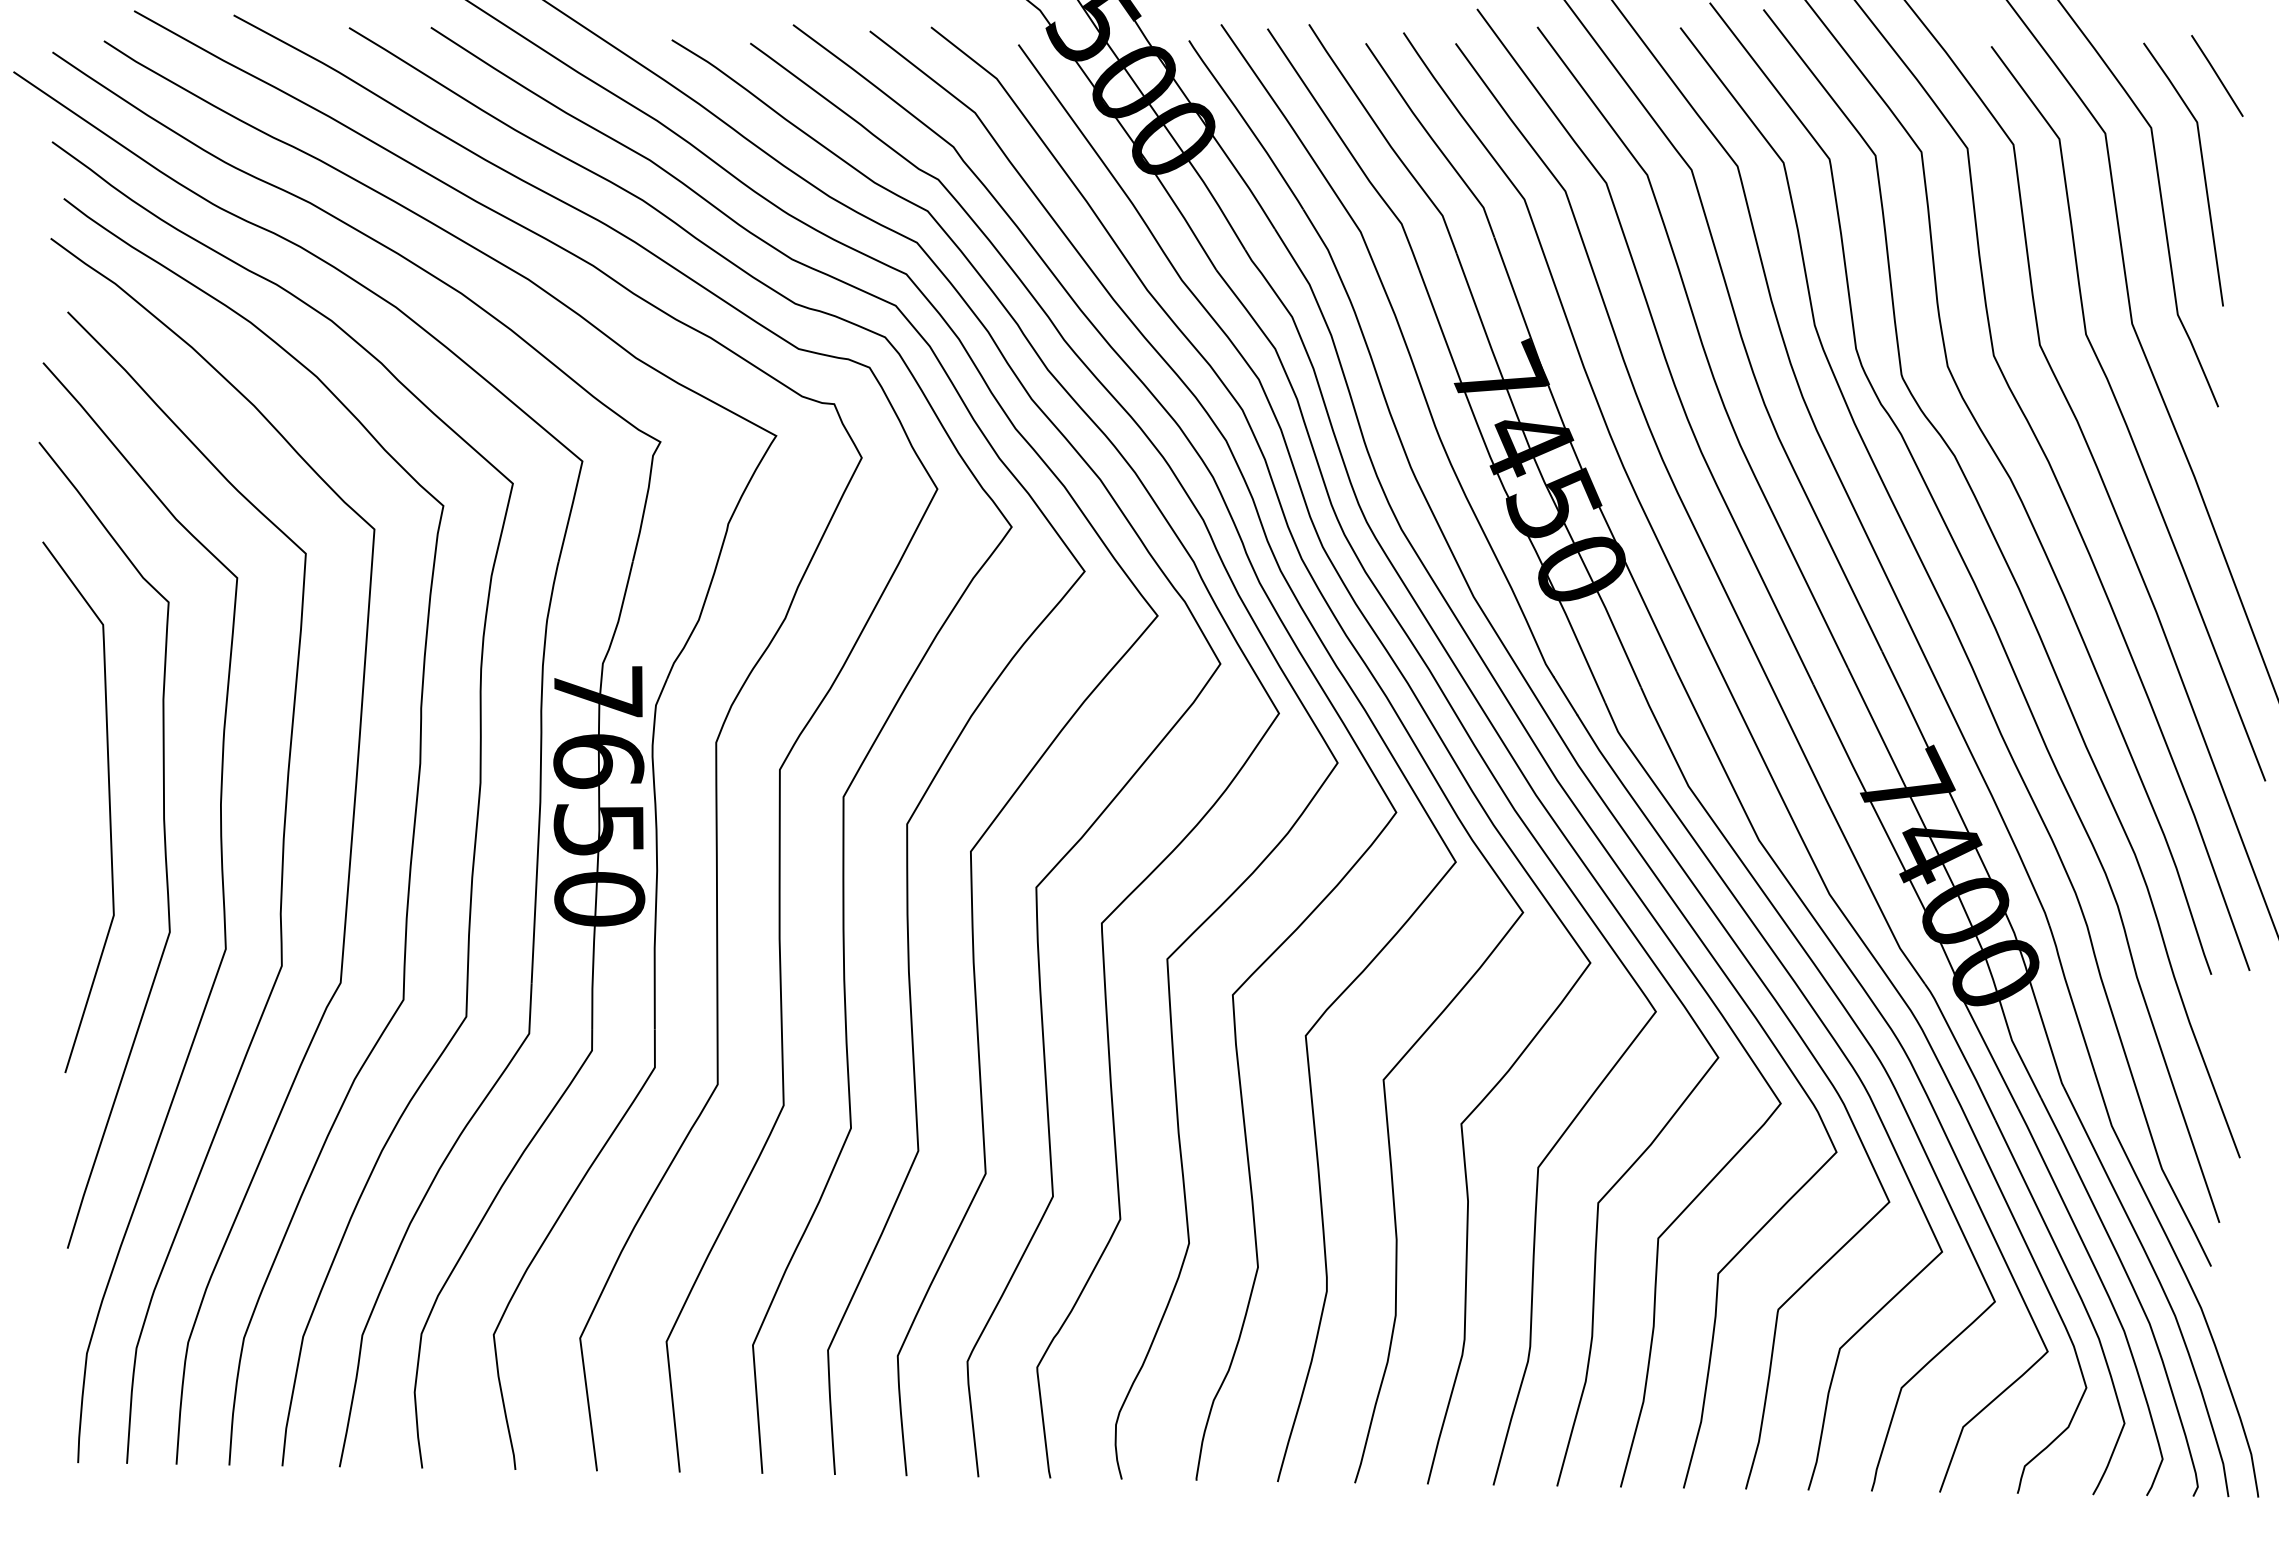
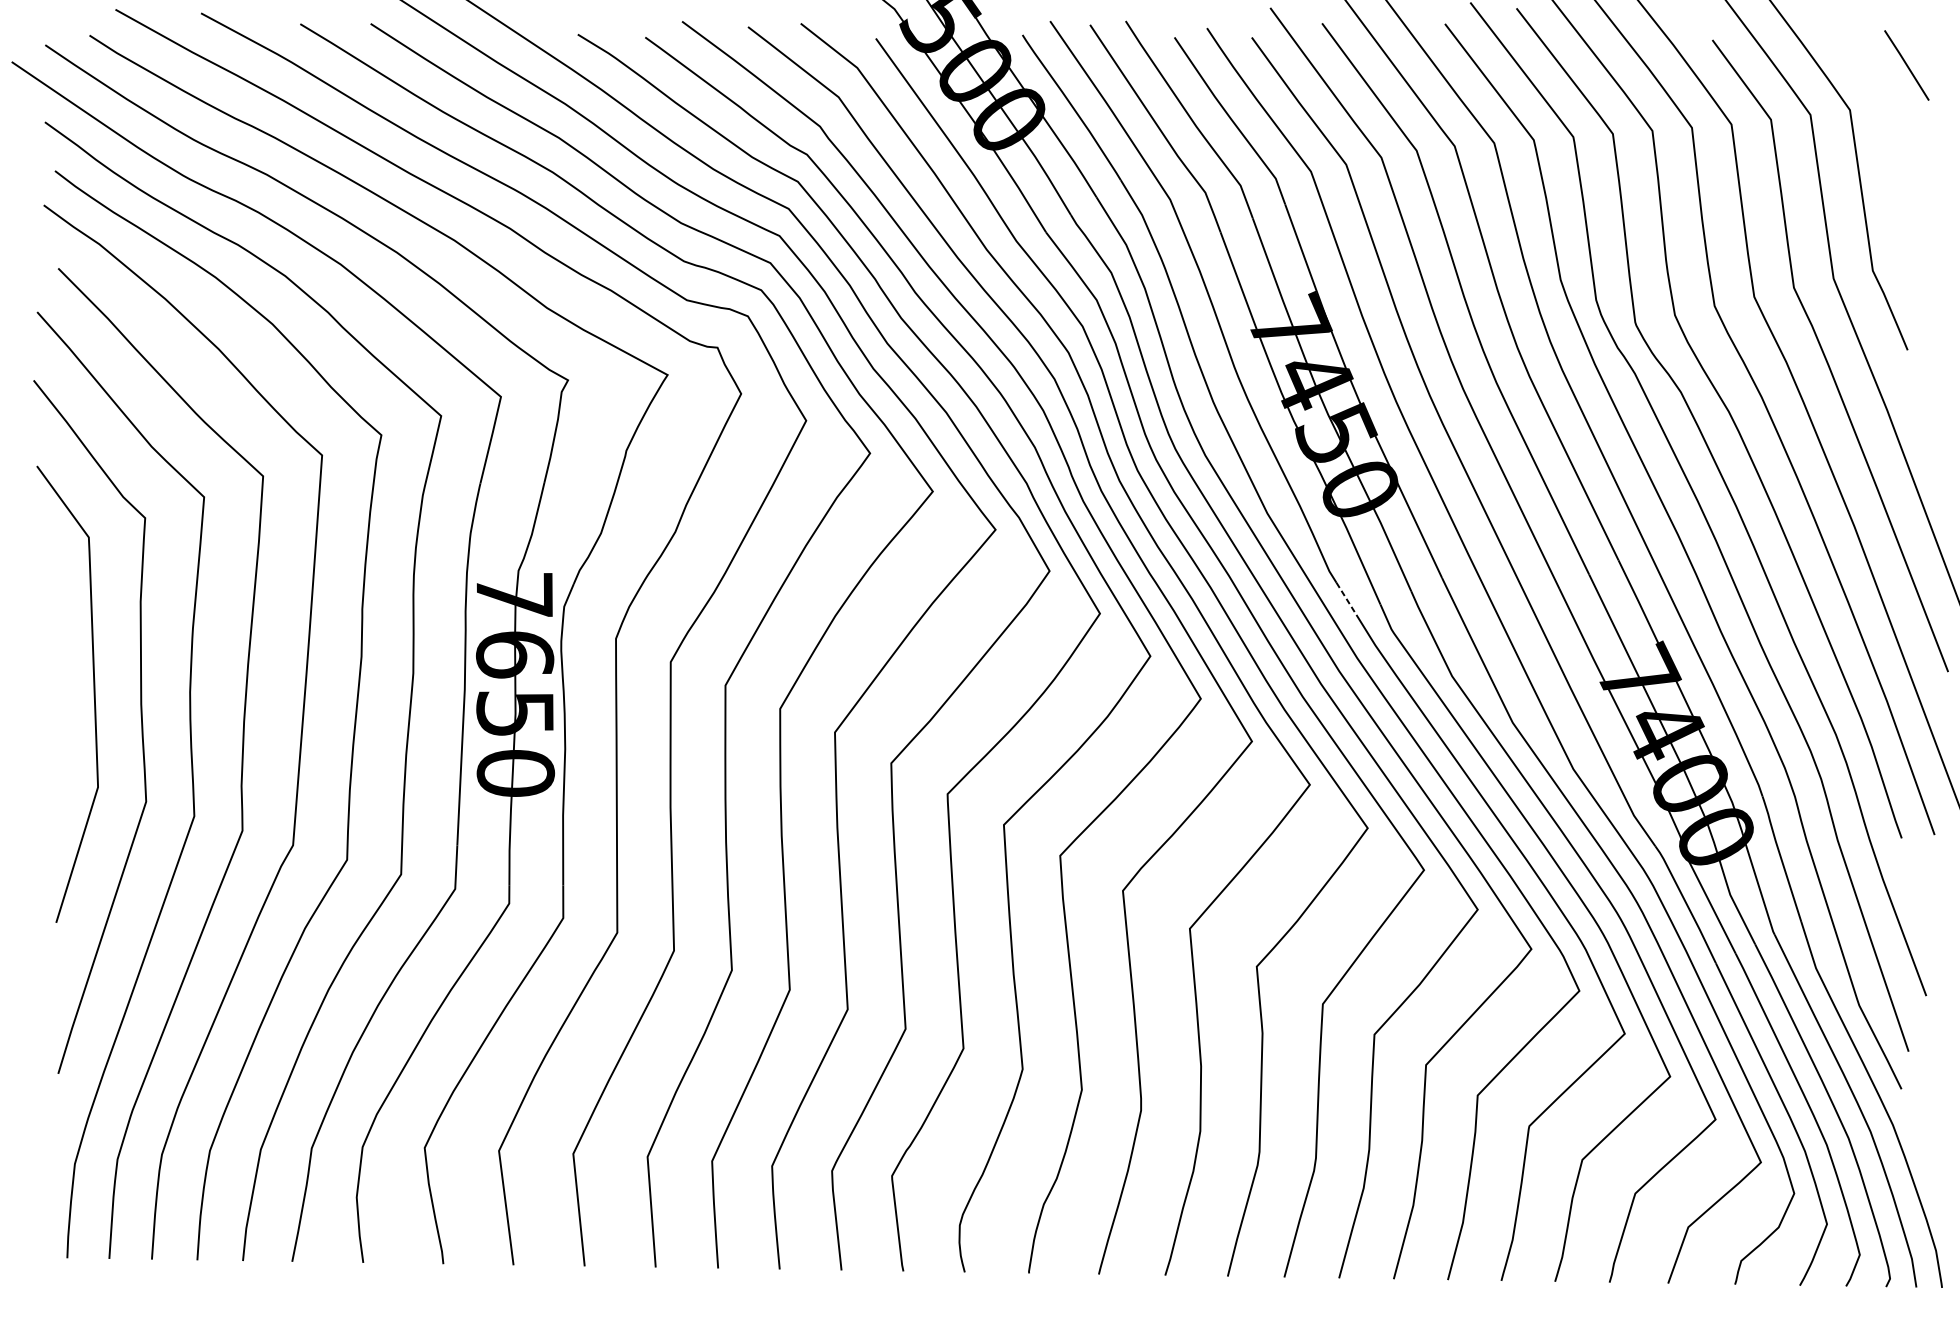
line: (2202, 169) -> (1894, 145), removed
line: (1565, 696) -> (1346, 599), solid -> dashed

